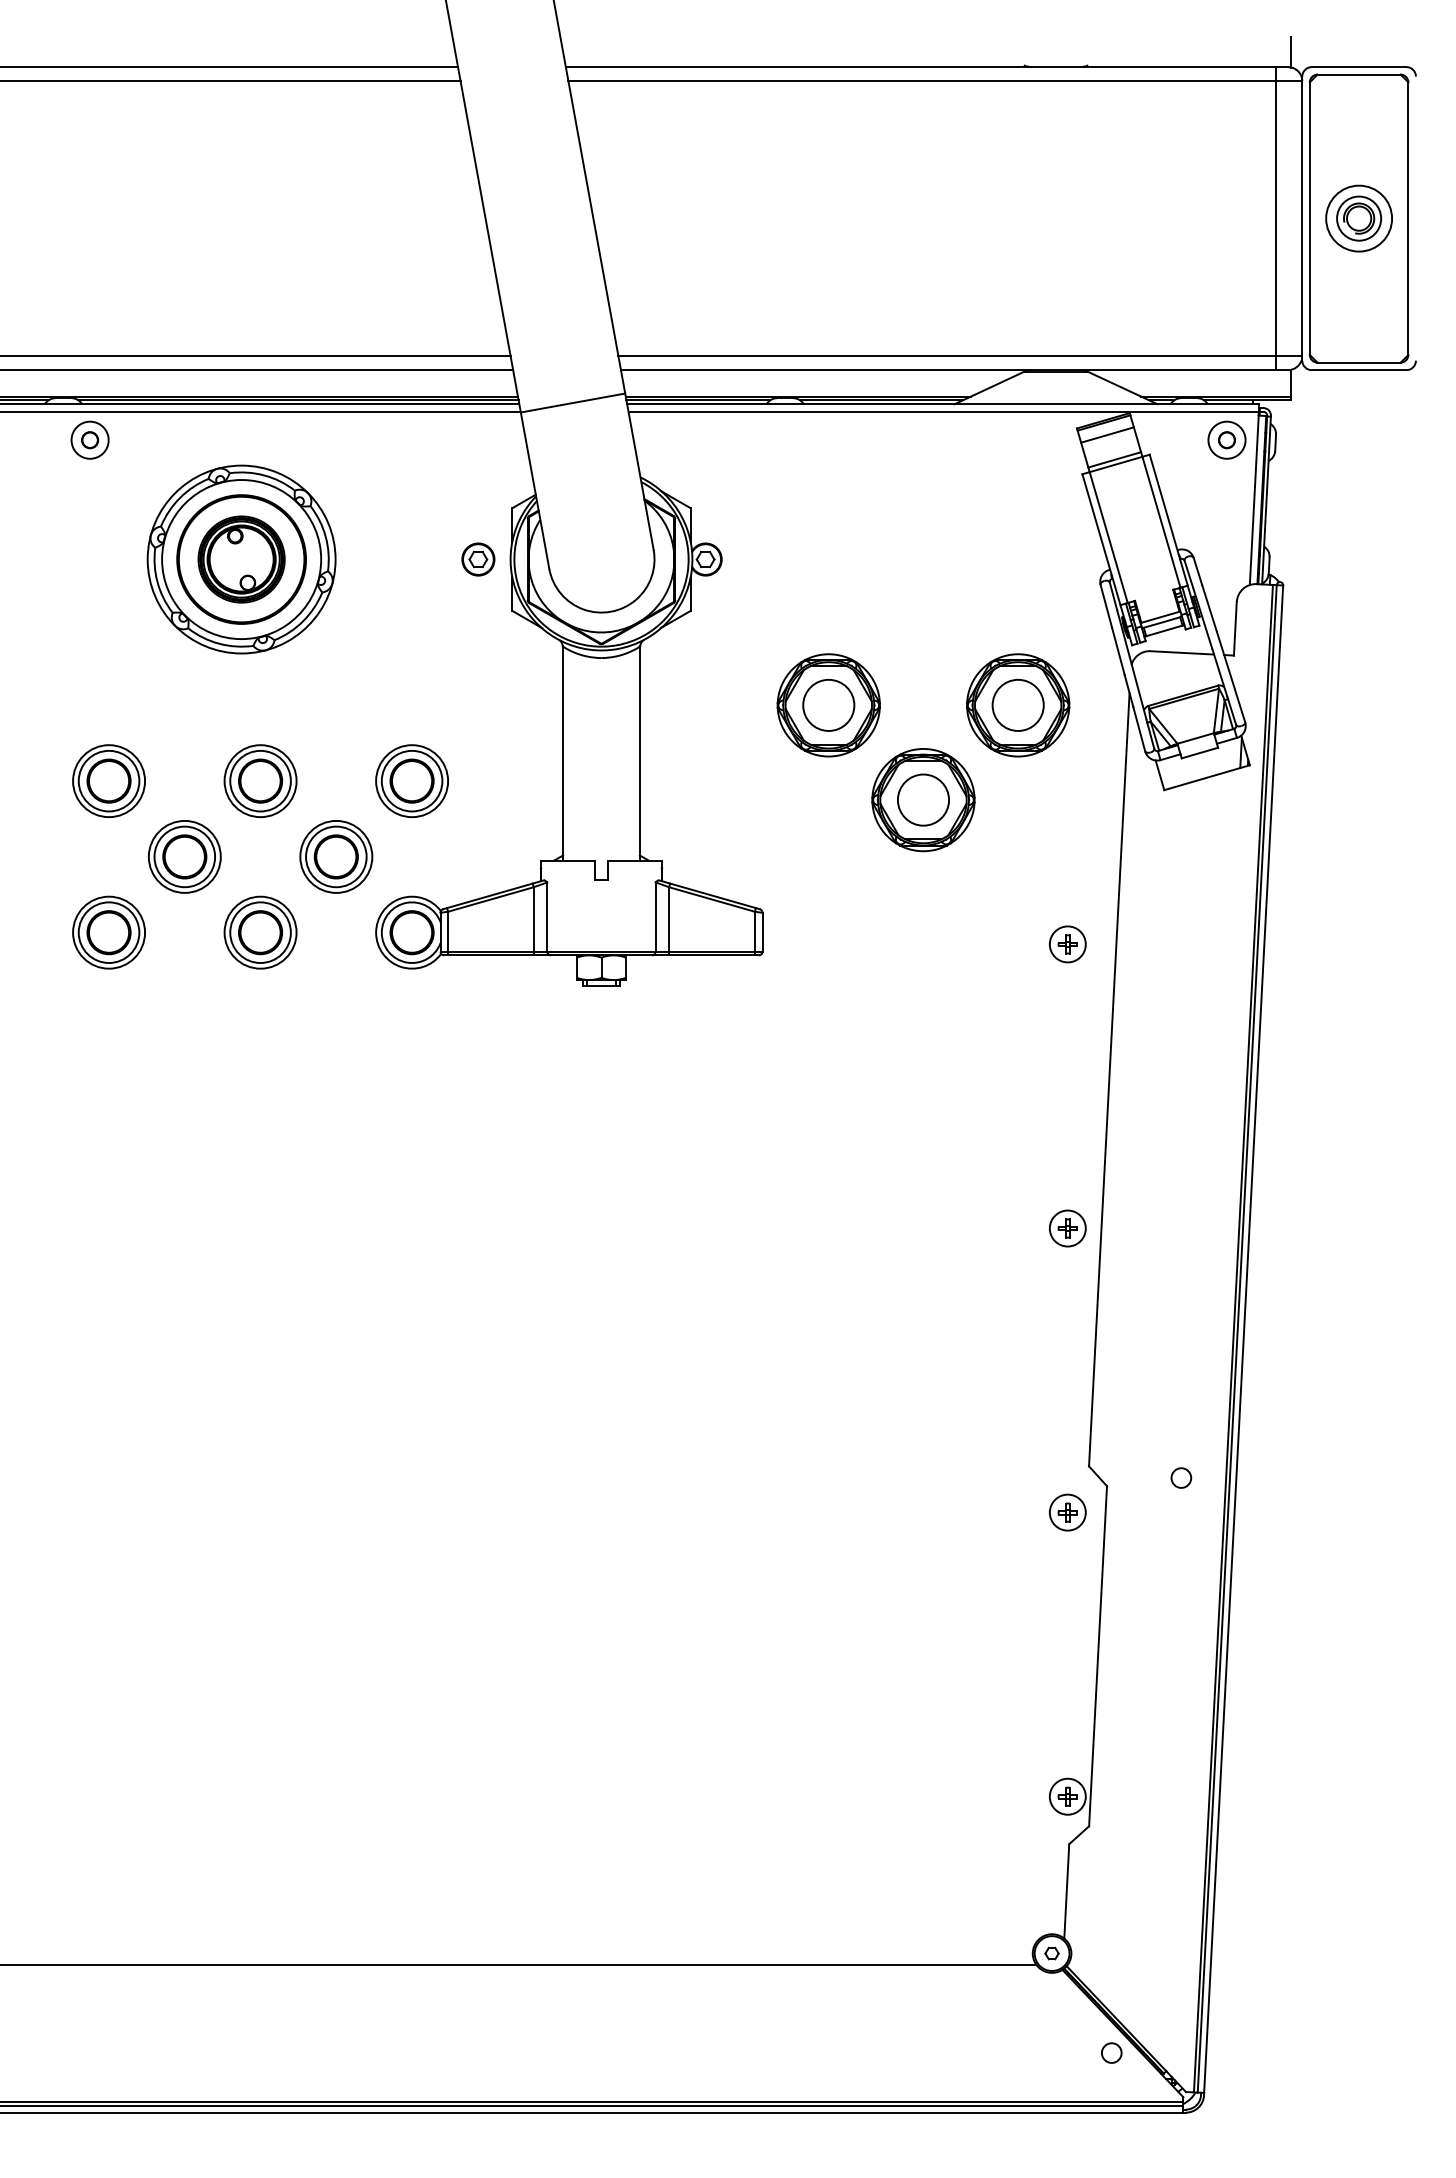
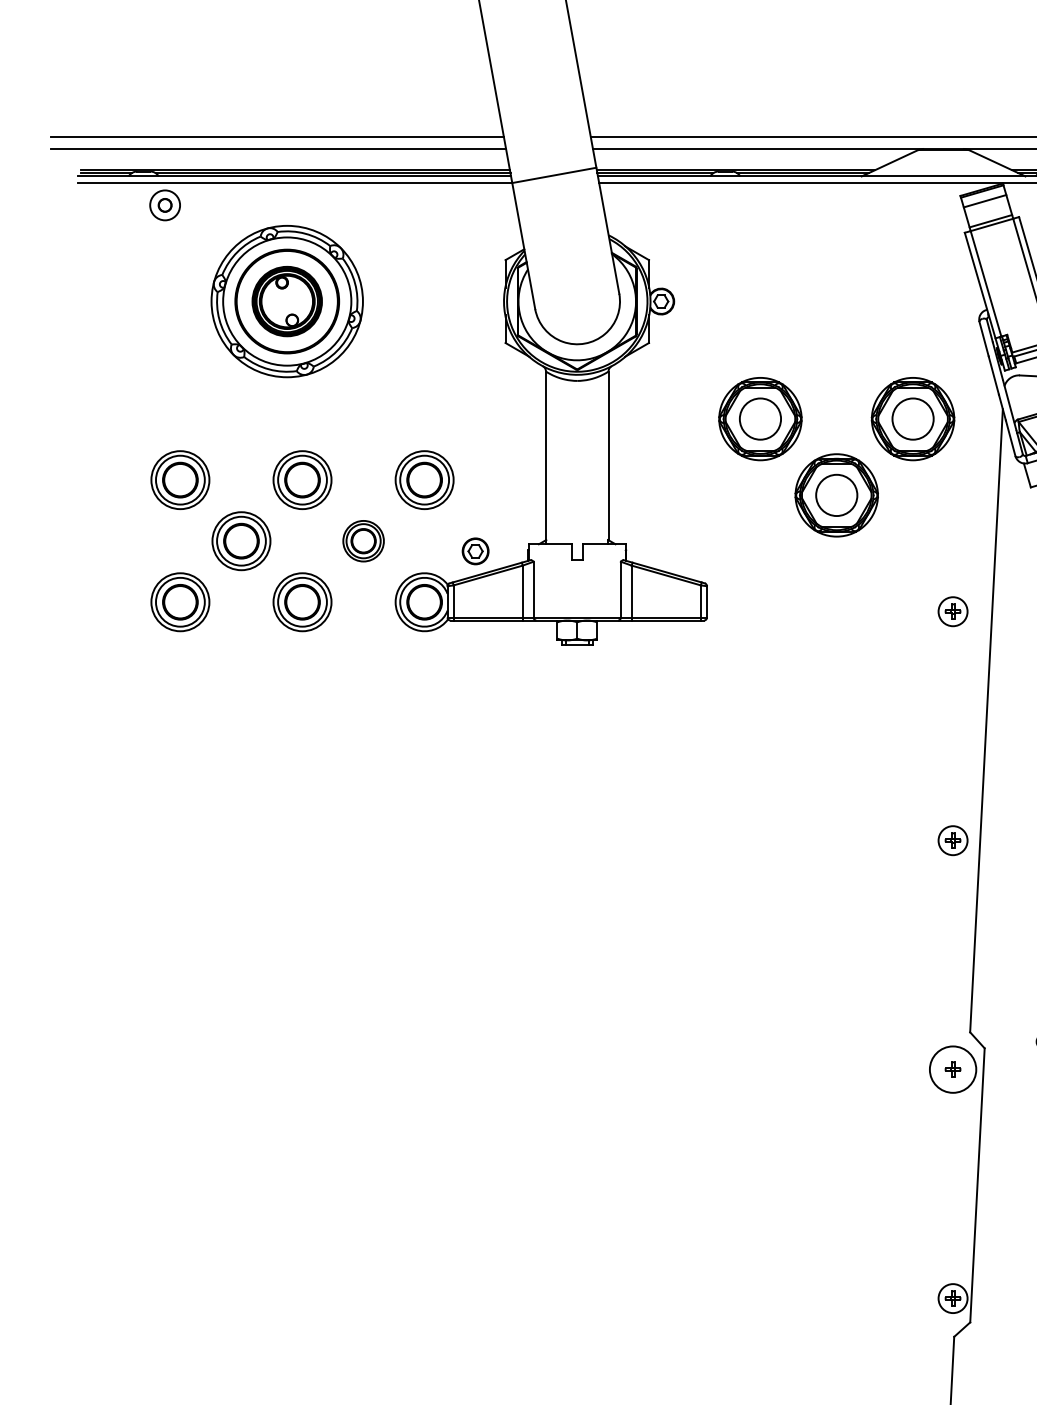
part: (478, 559) -> (475, 551), moved
part: (336, 856) -> (363, 540), size x0.7
circle: (1067, 1512) -> (952, 1069), size x1.6

